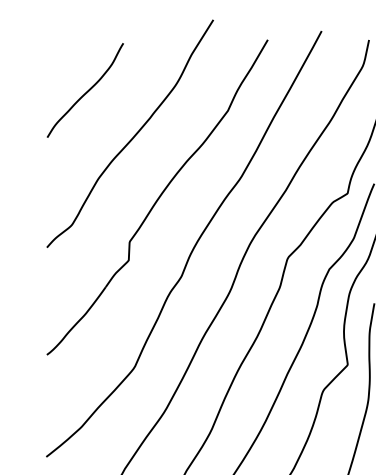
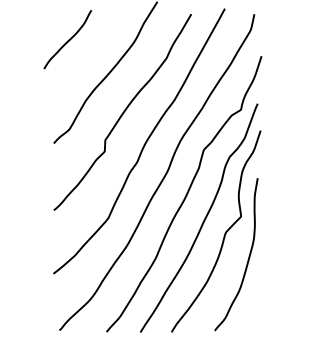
curve: (86, 90) -> (68, 39), moved

